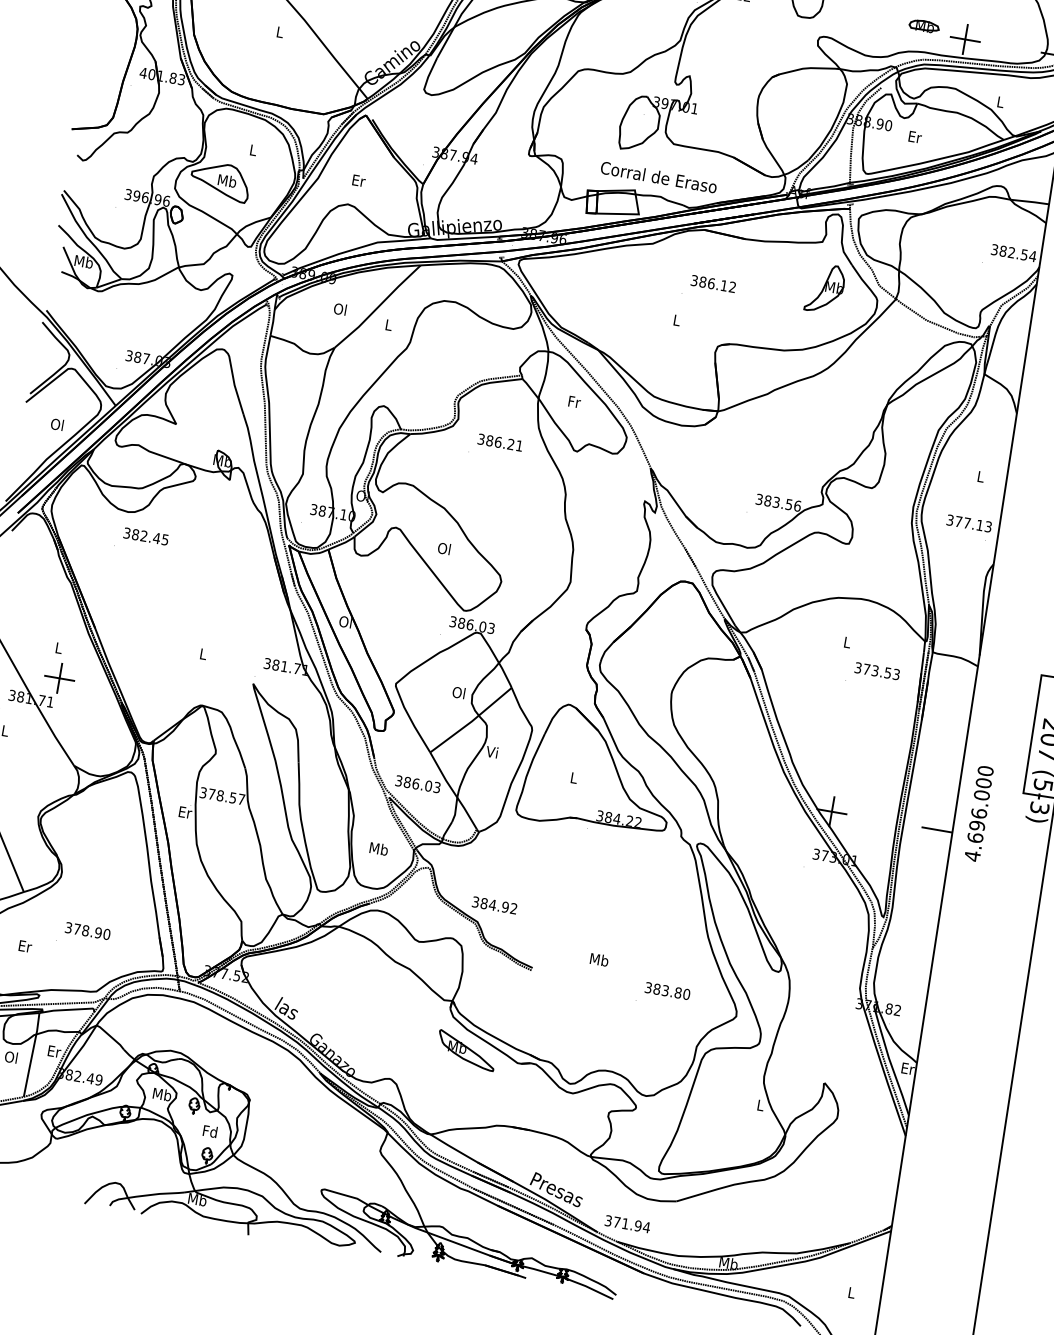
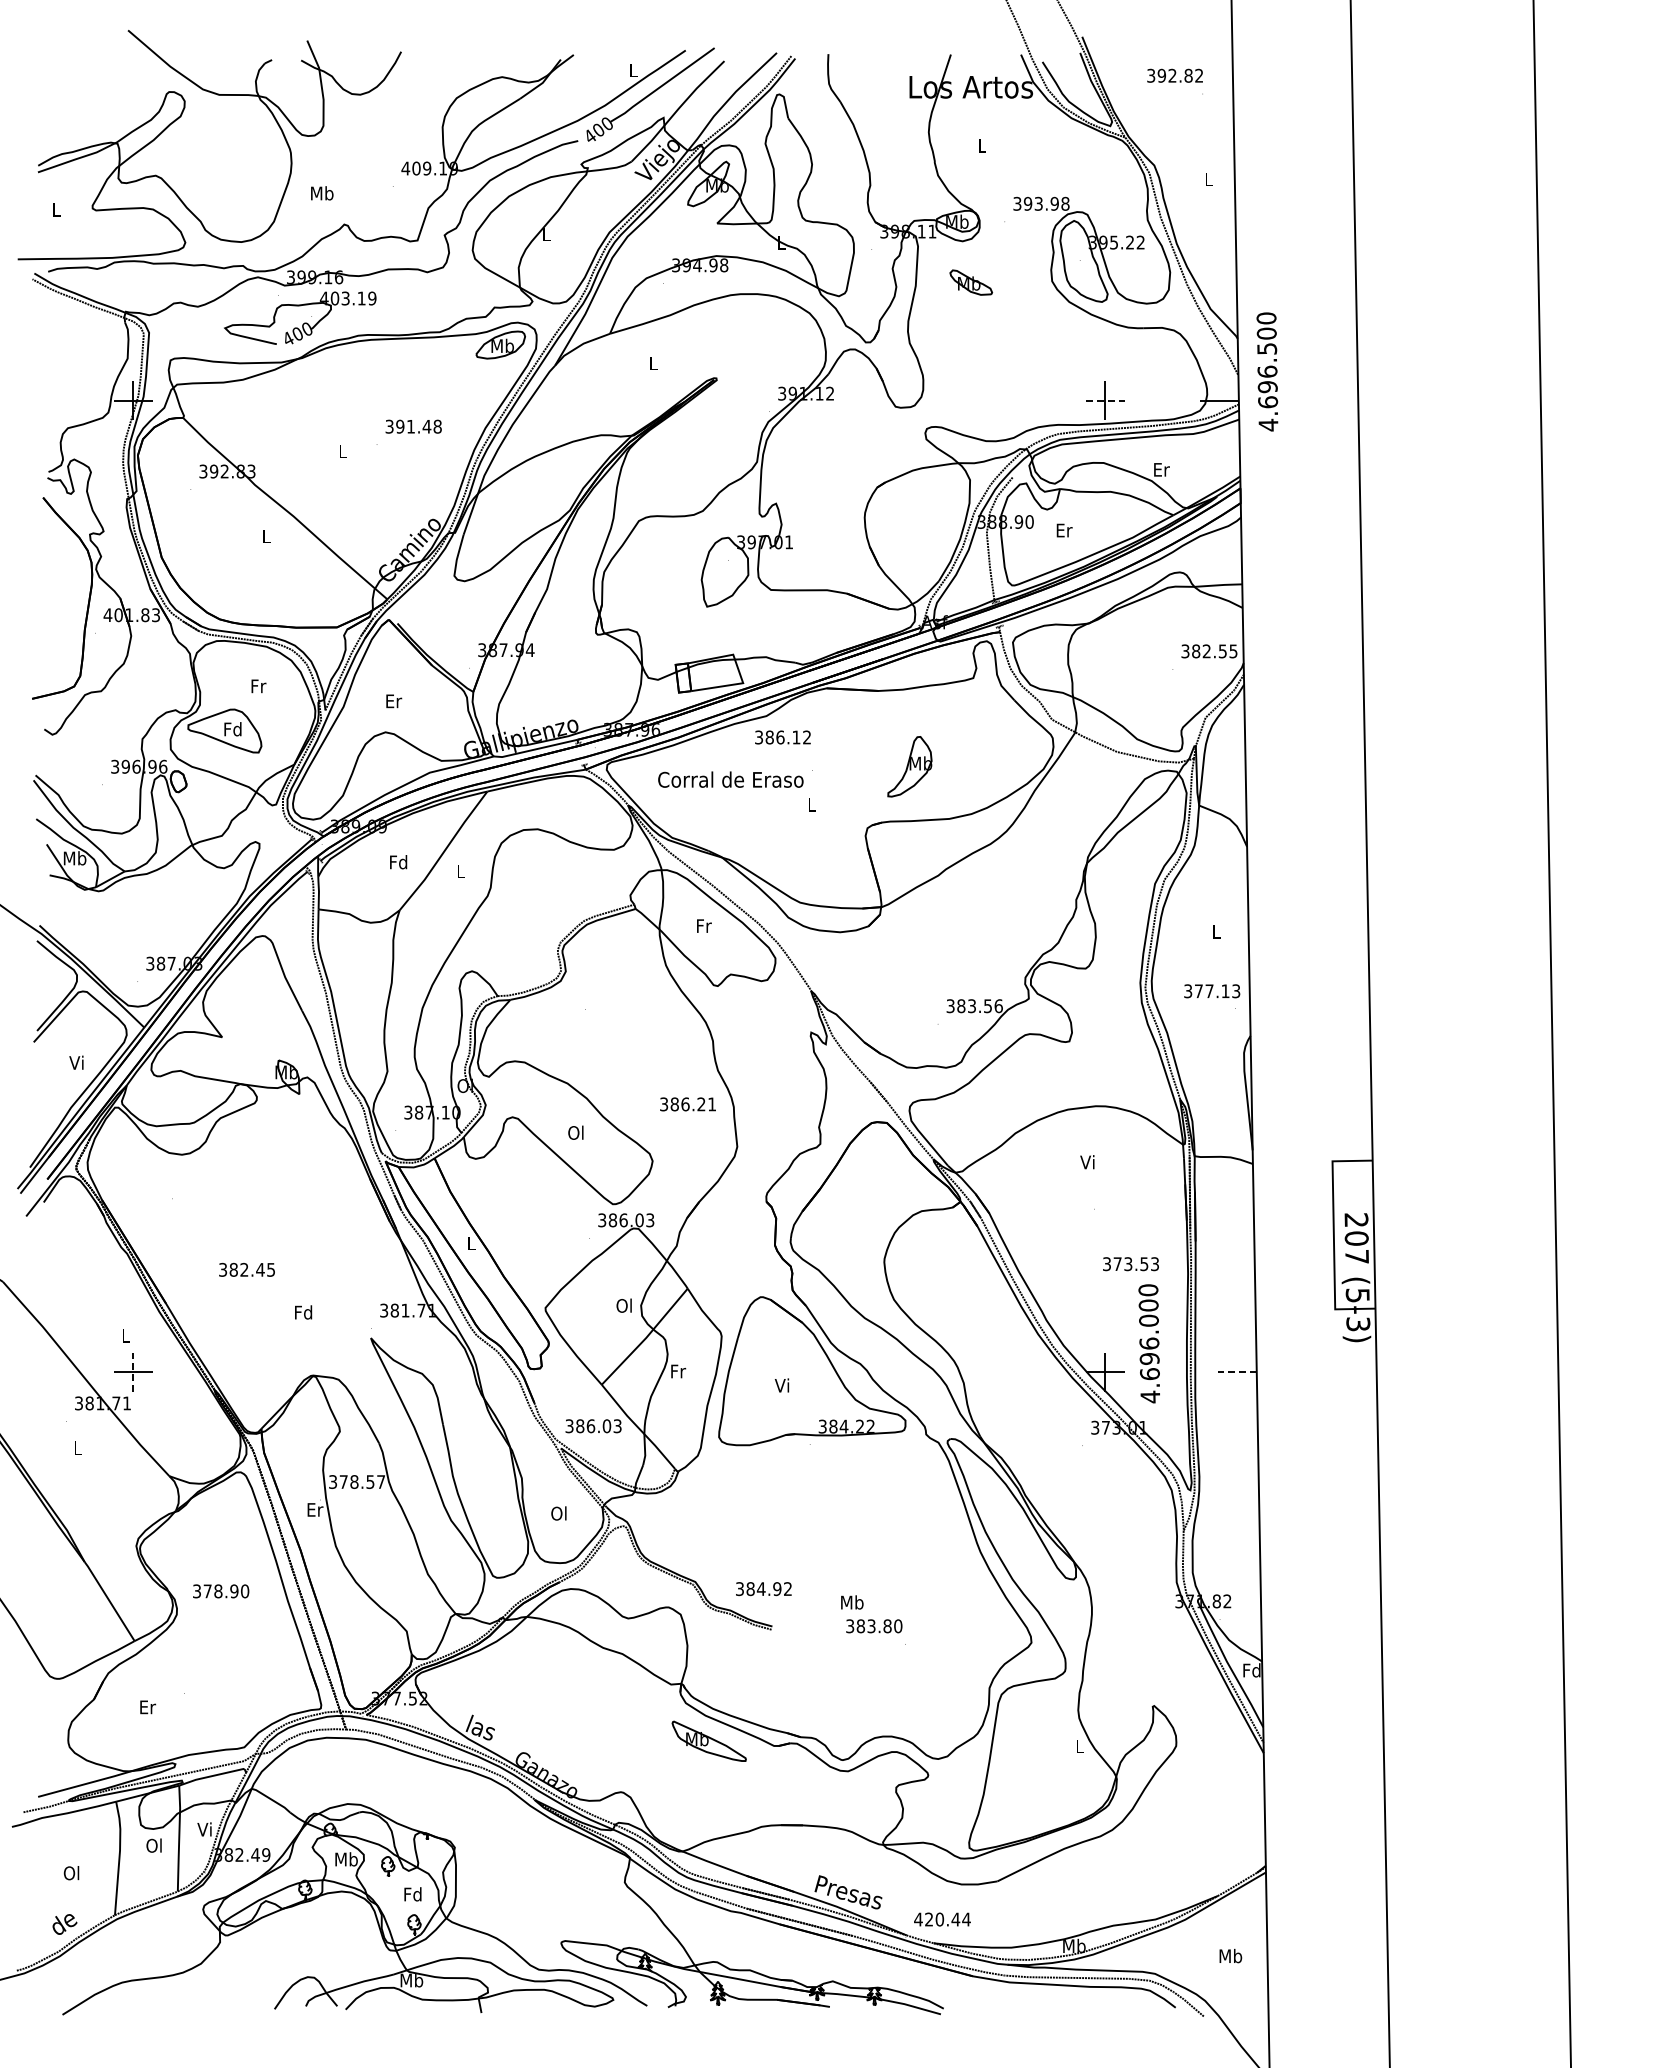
part: (923, 25) -> (1051, 392), removed
line: (965, 39) -> (1105, 400), solid -> dashed
text: (1000, 101) -> (1161, 469), L -> Er
text: (253, 150) -> (258, 686), L -> Fr
text: (658, 177) -> (730, 779), moved
text: (227, 181) -> (233, 729), Mb -> Fd
text: (1032, 256) -> (1233, 651), 382.54 -> 382.55
text: (713, 283) -> (782, 737), moved
part: (825, 288) -> (909, 766), moved
text: (340, 309) -> (398, 862), Ol -> Fd
text: (57, 424) -> (76, 1062), Ol -> Vi
text: (499, 442) -> (687, 1104), moved
text: (145, 536) -> (246, 1269), moved
text: (345, 622) -> (470, 1243), Ol -> L
text: (846, 642) -> (1087, 1162), L -> Vi
text: (203, 654) -> (303, 1312), L -> Fd
text: (876, 671) -> (1130, 1264), moved
line: (59, 677) -> (133, 1371), solid -> dashed
text: (493, 752) -> (678, 1371), Vi -> Fr
text: (572, 777) -> (781, 1385), L -> Vi
text: (978, 813) -> (1148, 1343), moved
line: (936, 829) -> (1236, 1372), solid -> dashed
text: (378, 848) -> (559, 1513), Mb -> Ol
text: (494, 905) -> (763, 1589), moved
text: (88, 931) -> (221, 1591), moved
text: (667, 991) -> (874, 1626), moved
text: (54, 1051) -> (205, 1829), Er -> Vi
text: (907, 1068) -> (1251, 1670), Er -> Fd
text: (623, 1223) -> (937, 1919), 371.94 -> 420.44
text: (851, 1292) -> (1230, 1955), L -> Mb

